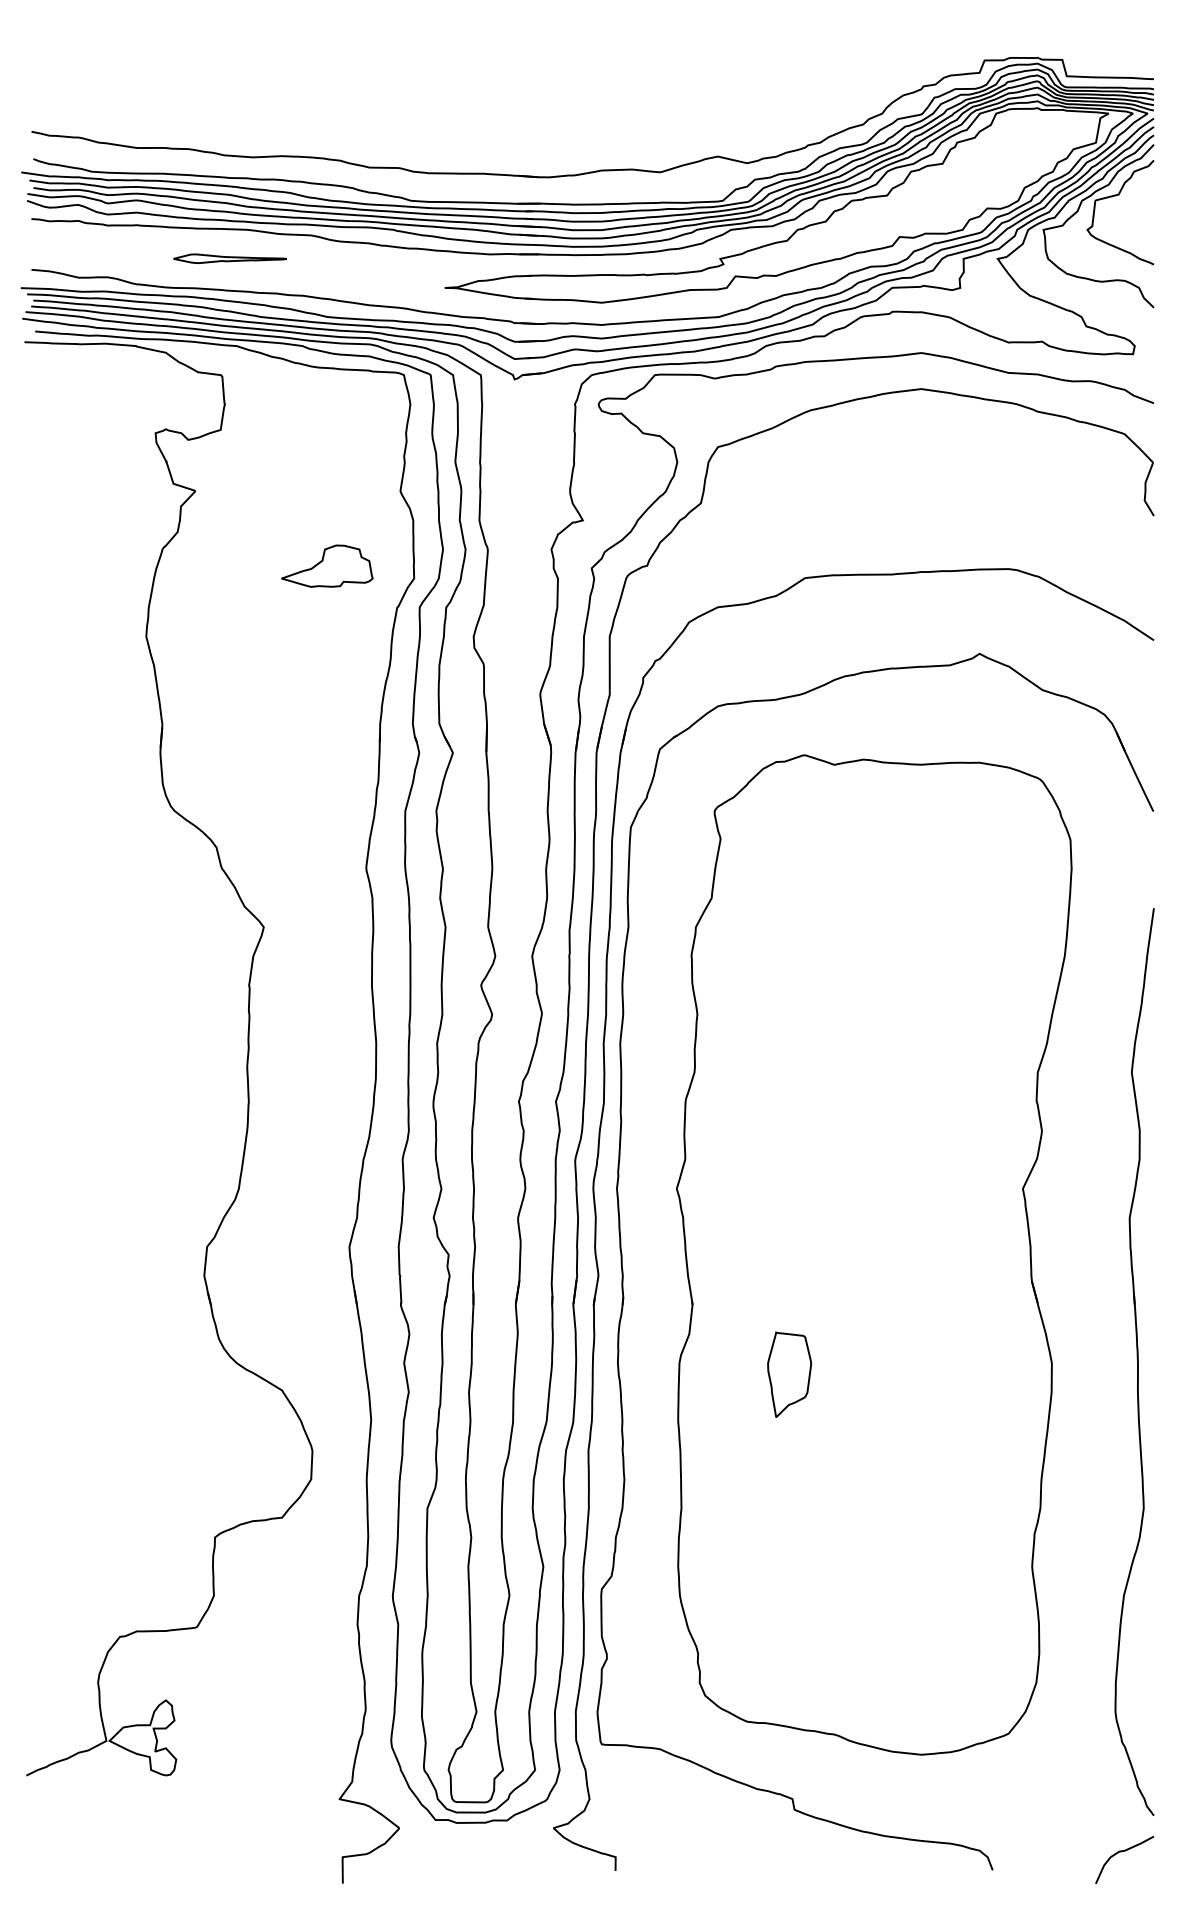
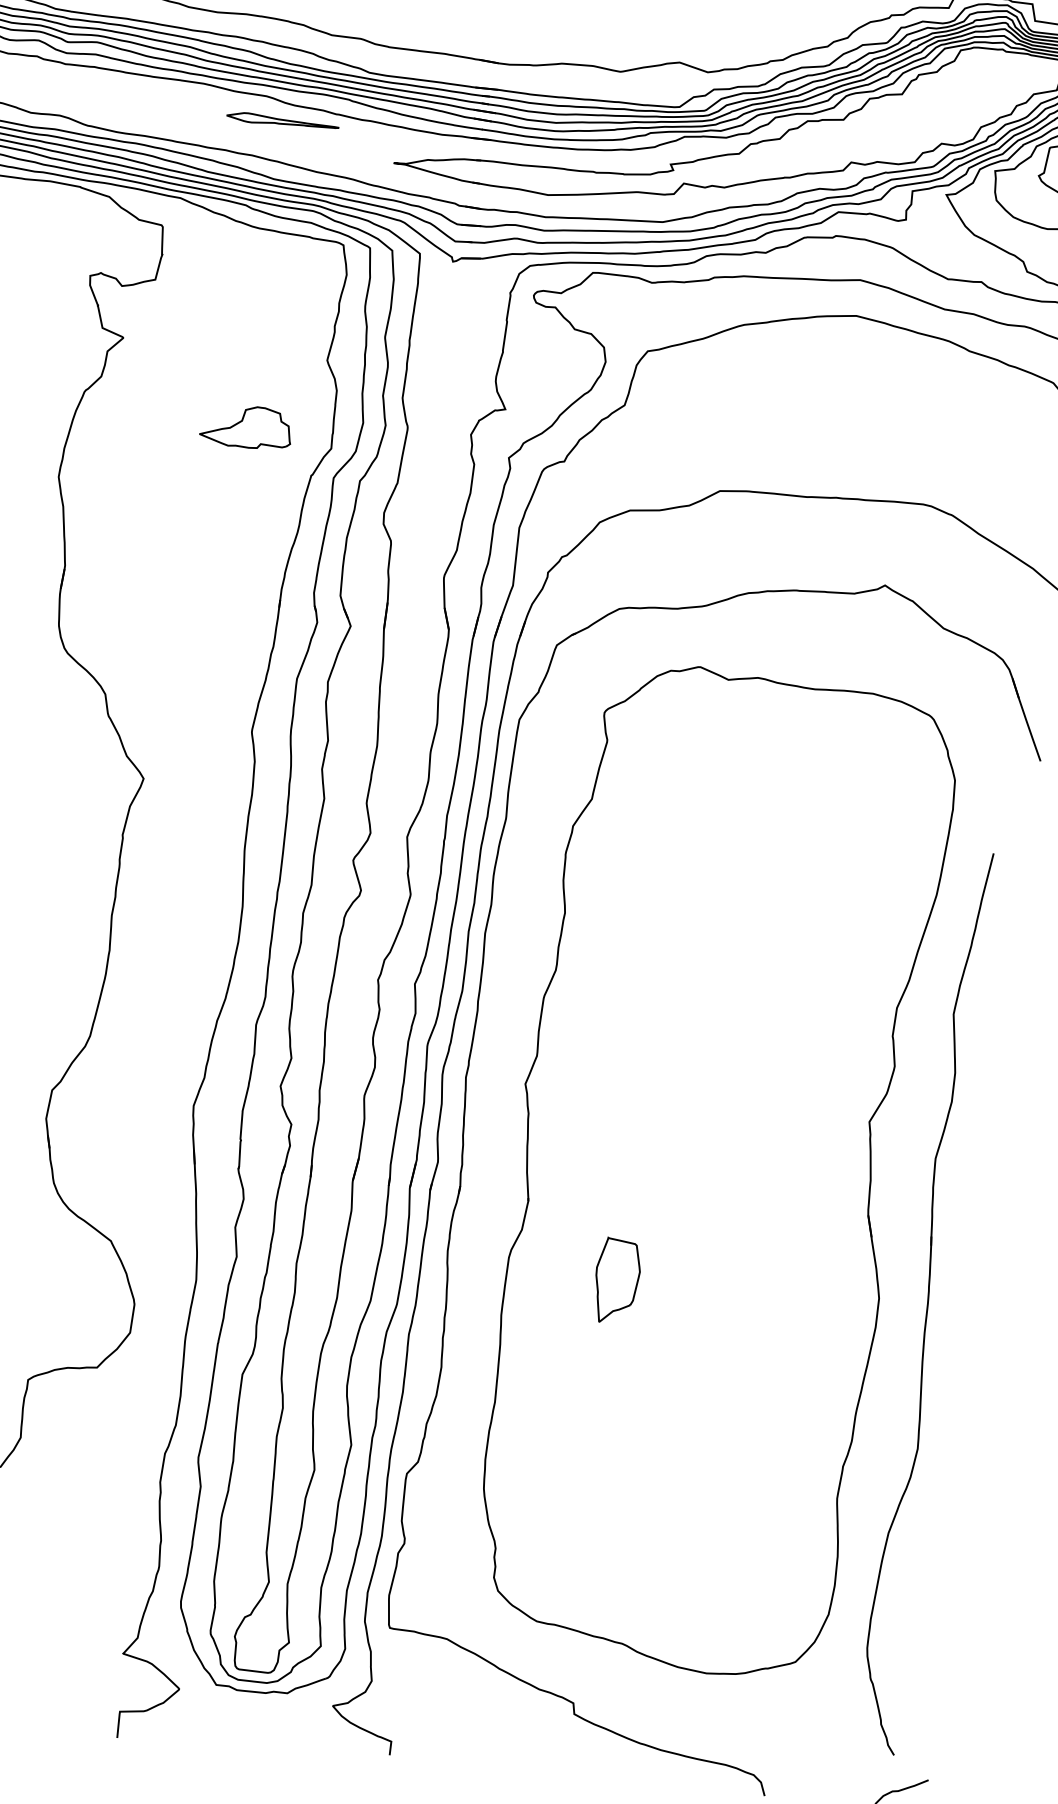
part: (229, 258) -> (282, 121), moved
part: (1134, 1361) -> (924, 1301), moved

